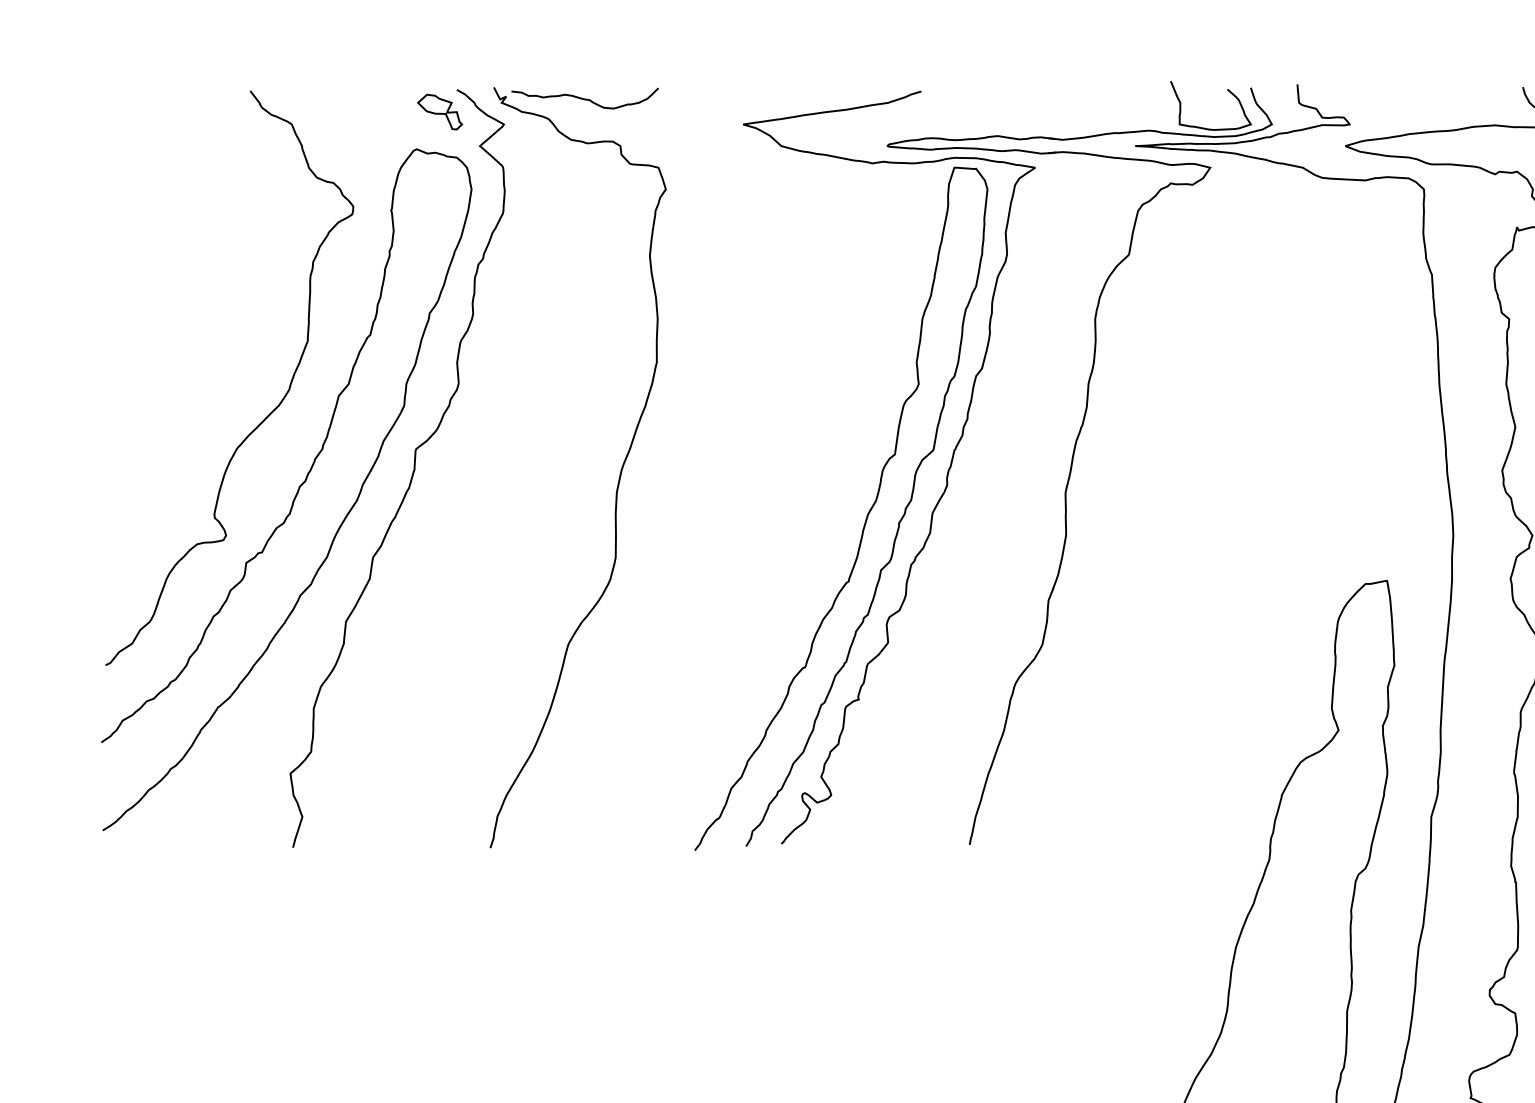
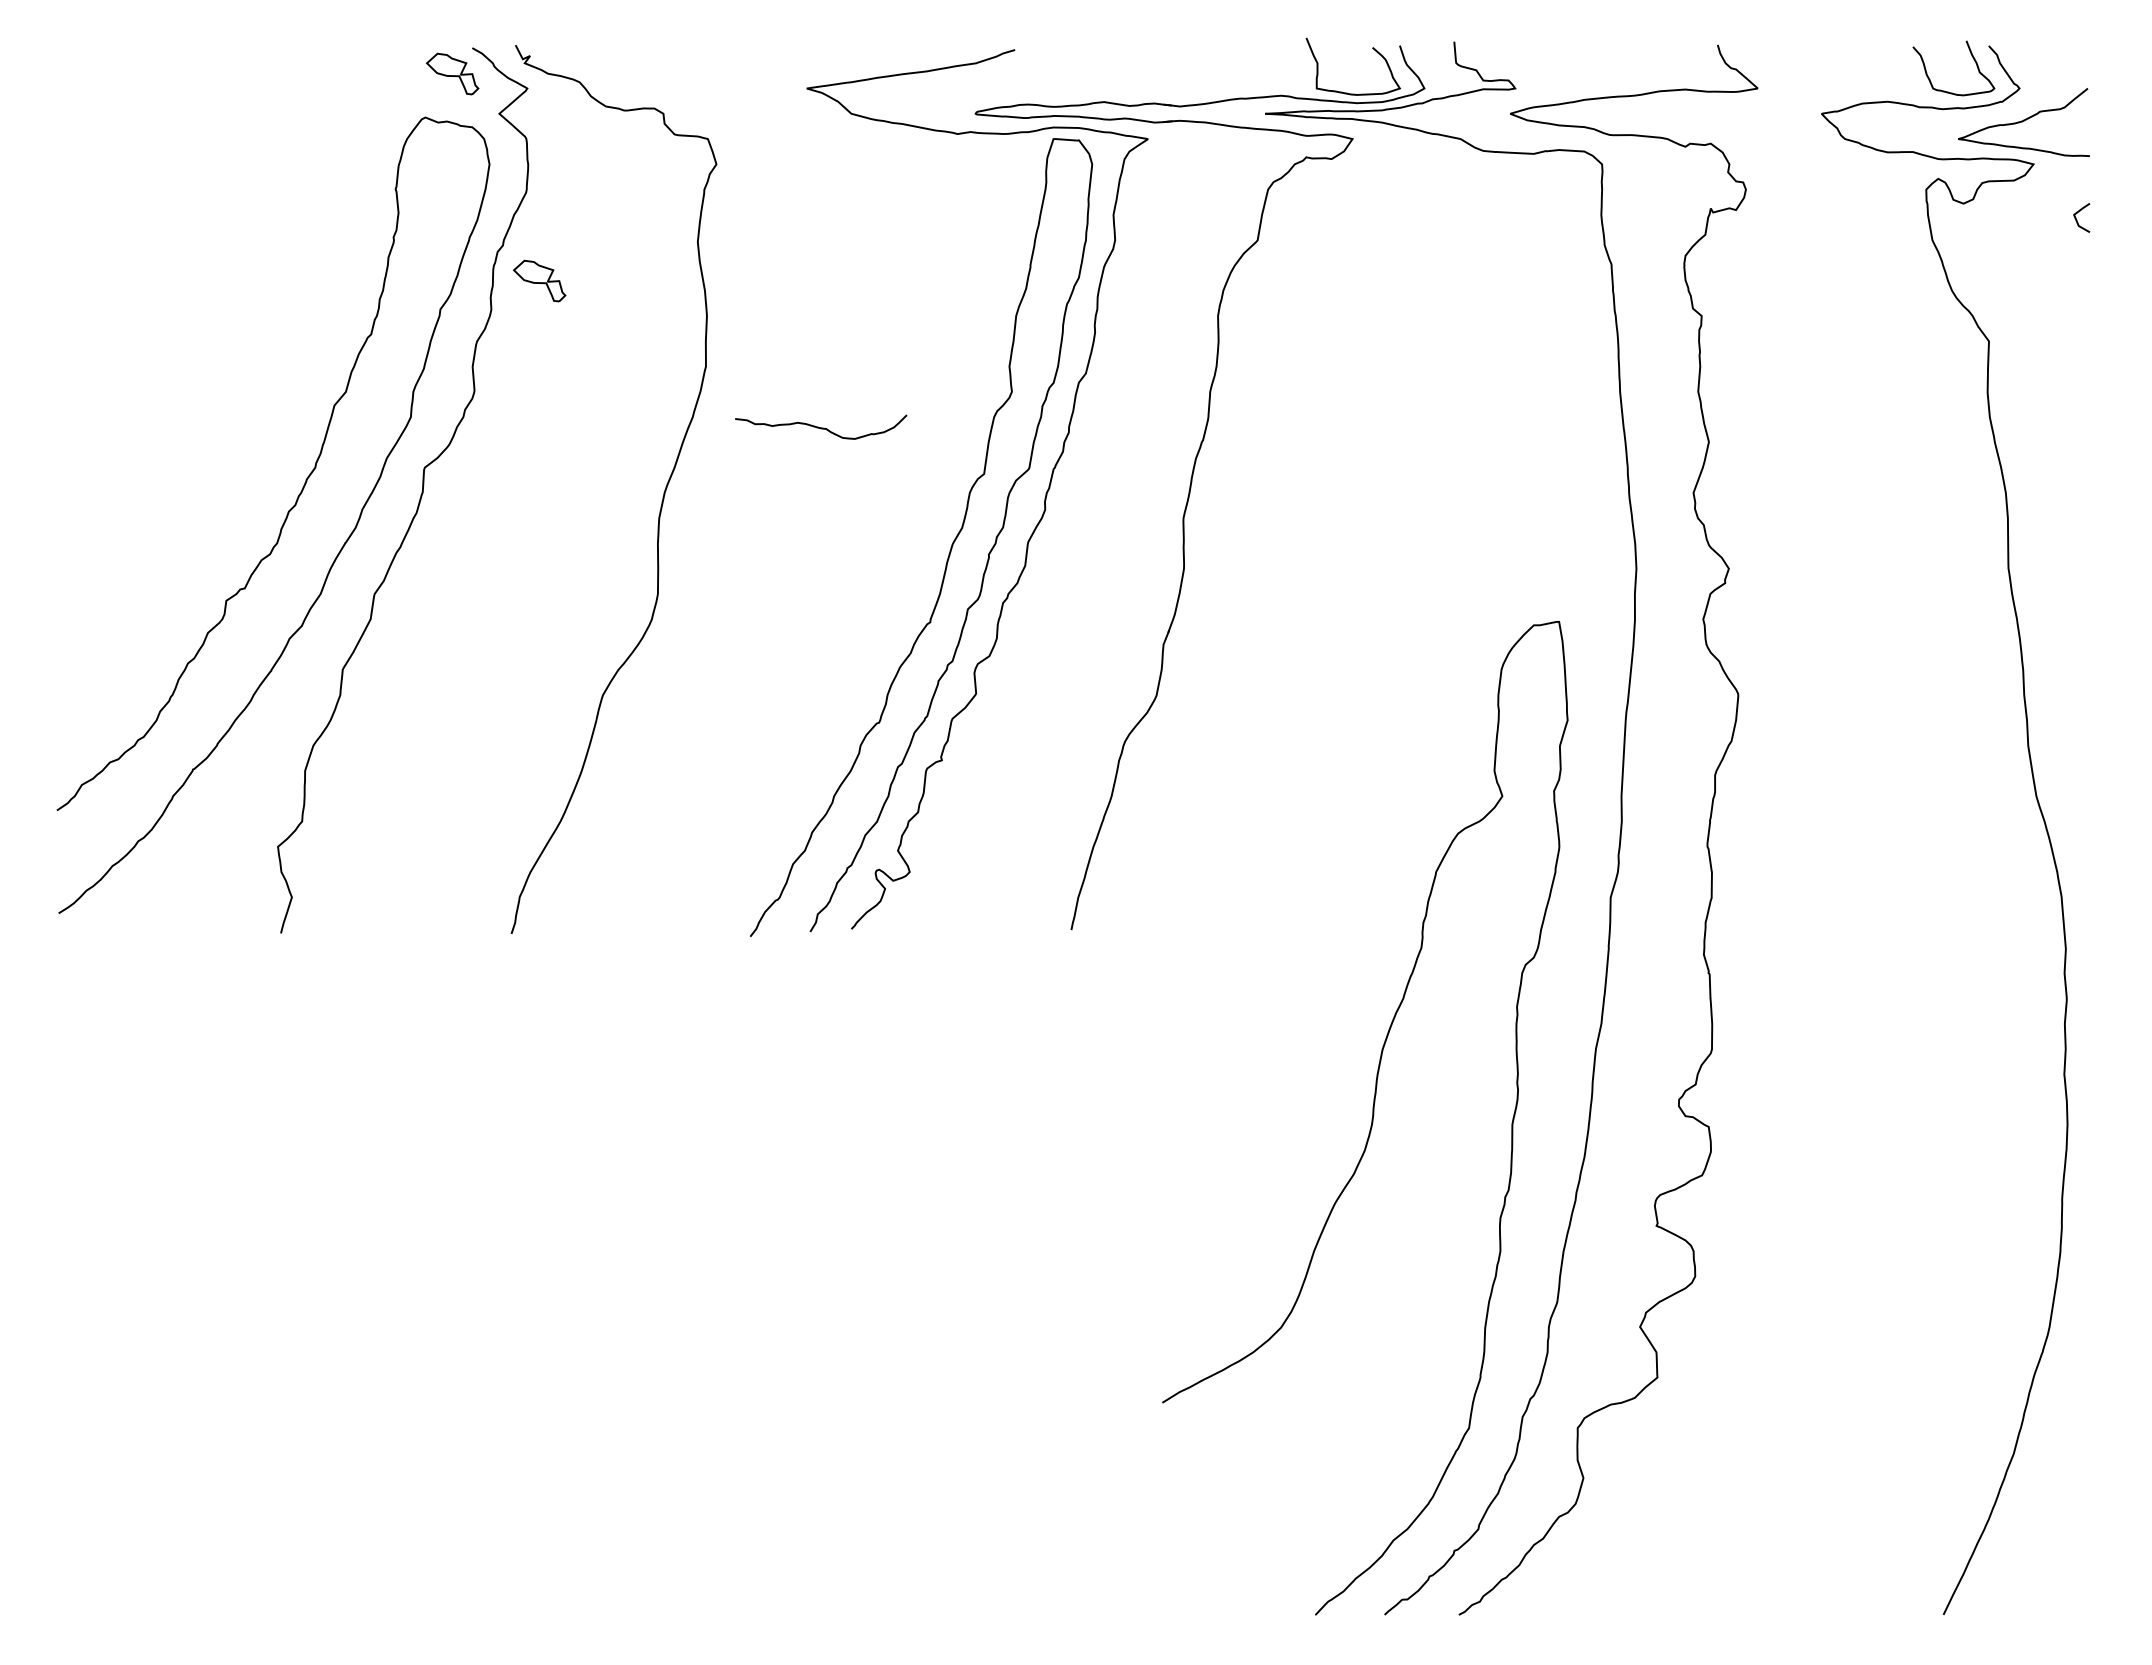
curve: (585, 98) -> (821, 427), moved
part: (514, 288) -> (539, 280), added
curve: (267, 415) -> (251, 428), removed

